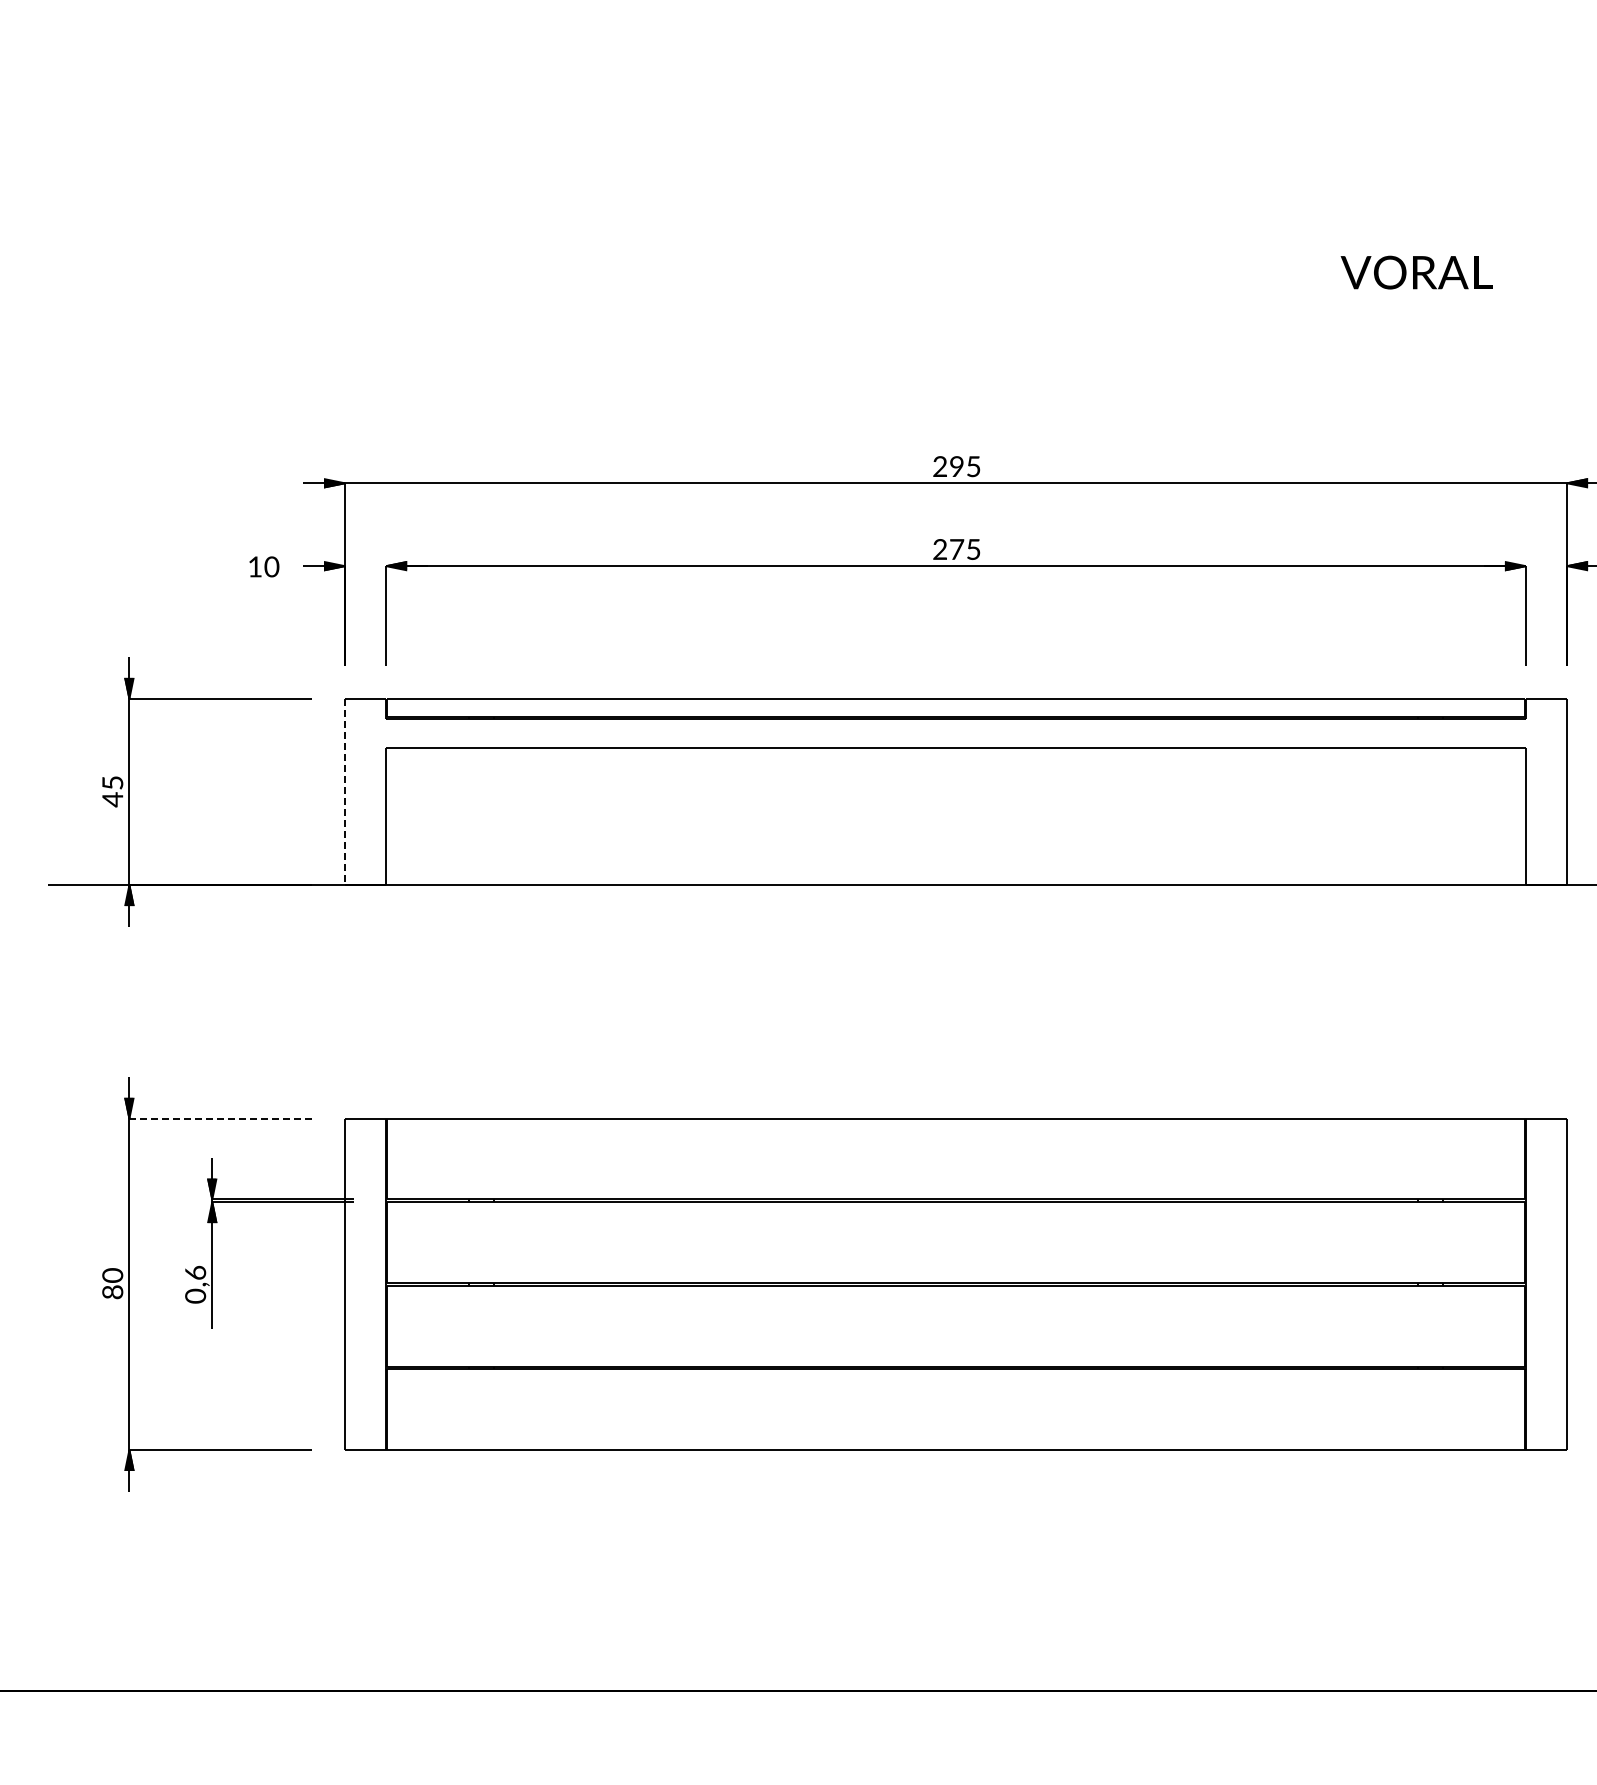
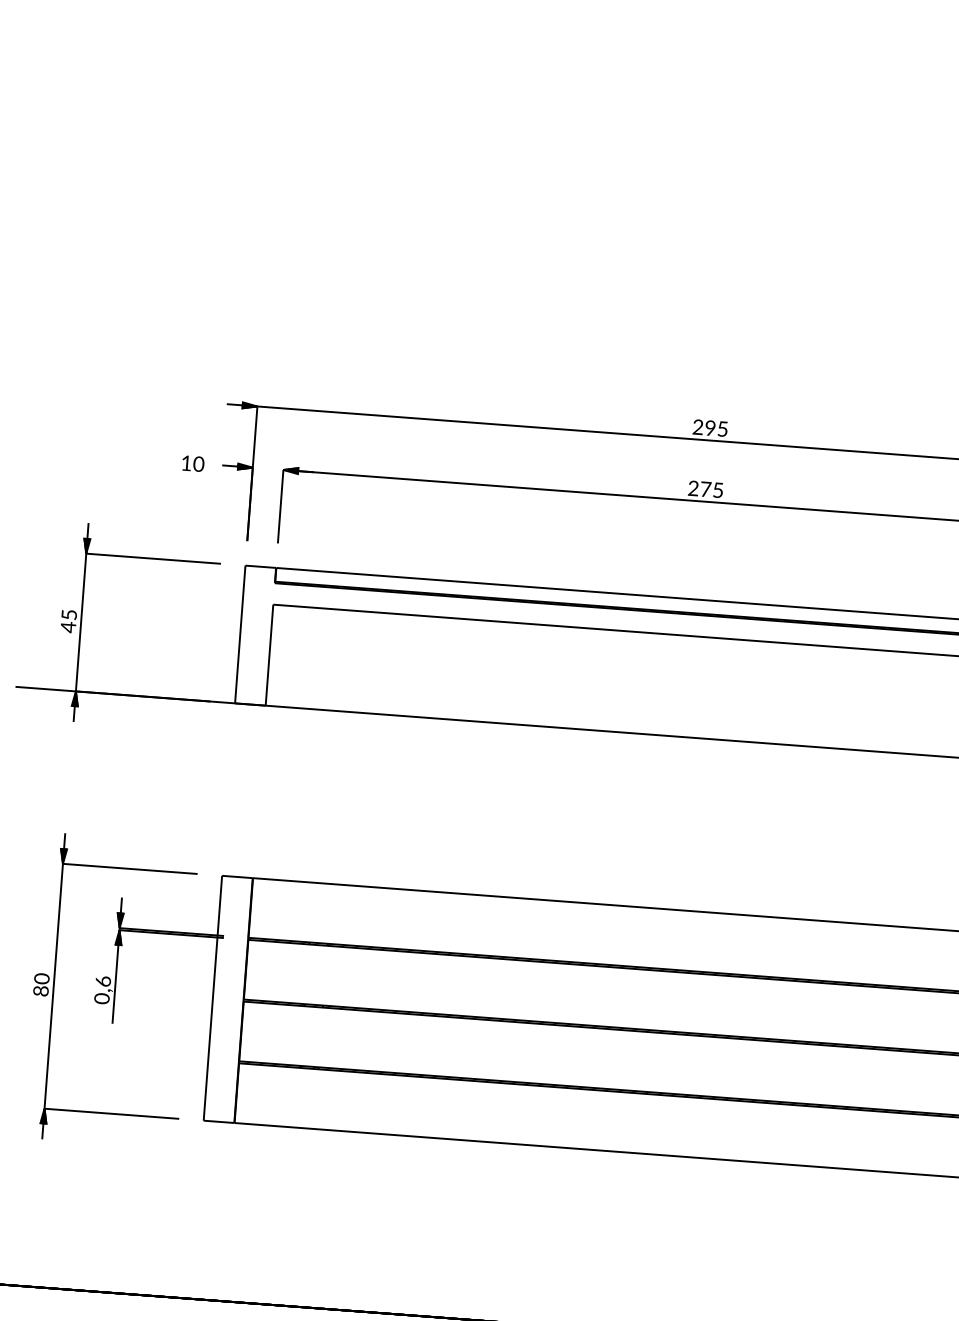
line: (344, 792) -> (239, 634), dashed -> solid
line: (220, 1118) -> (130, 868), dashed -> solid

